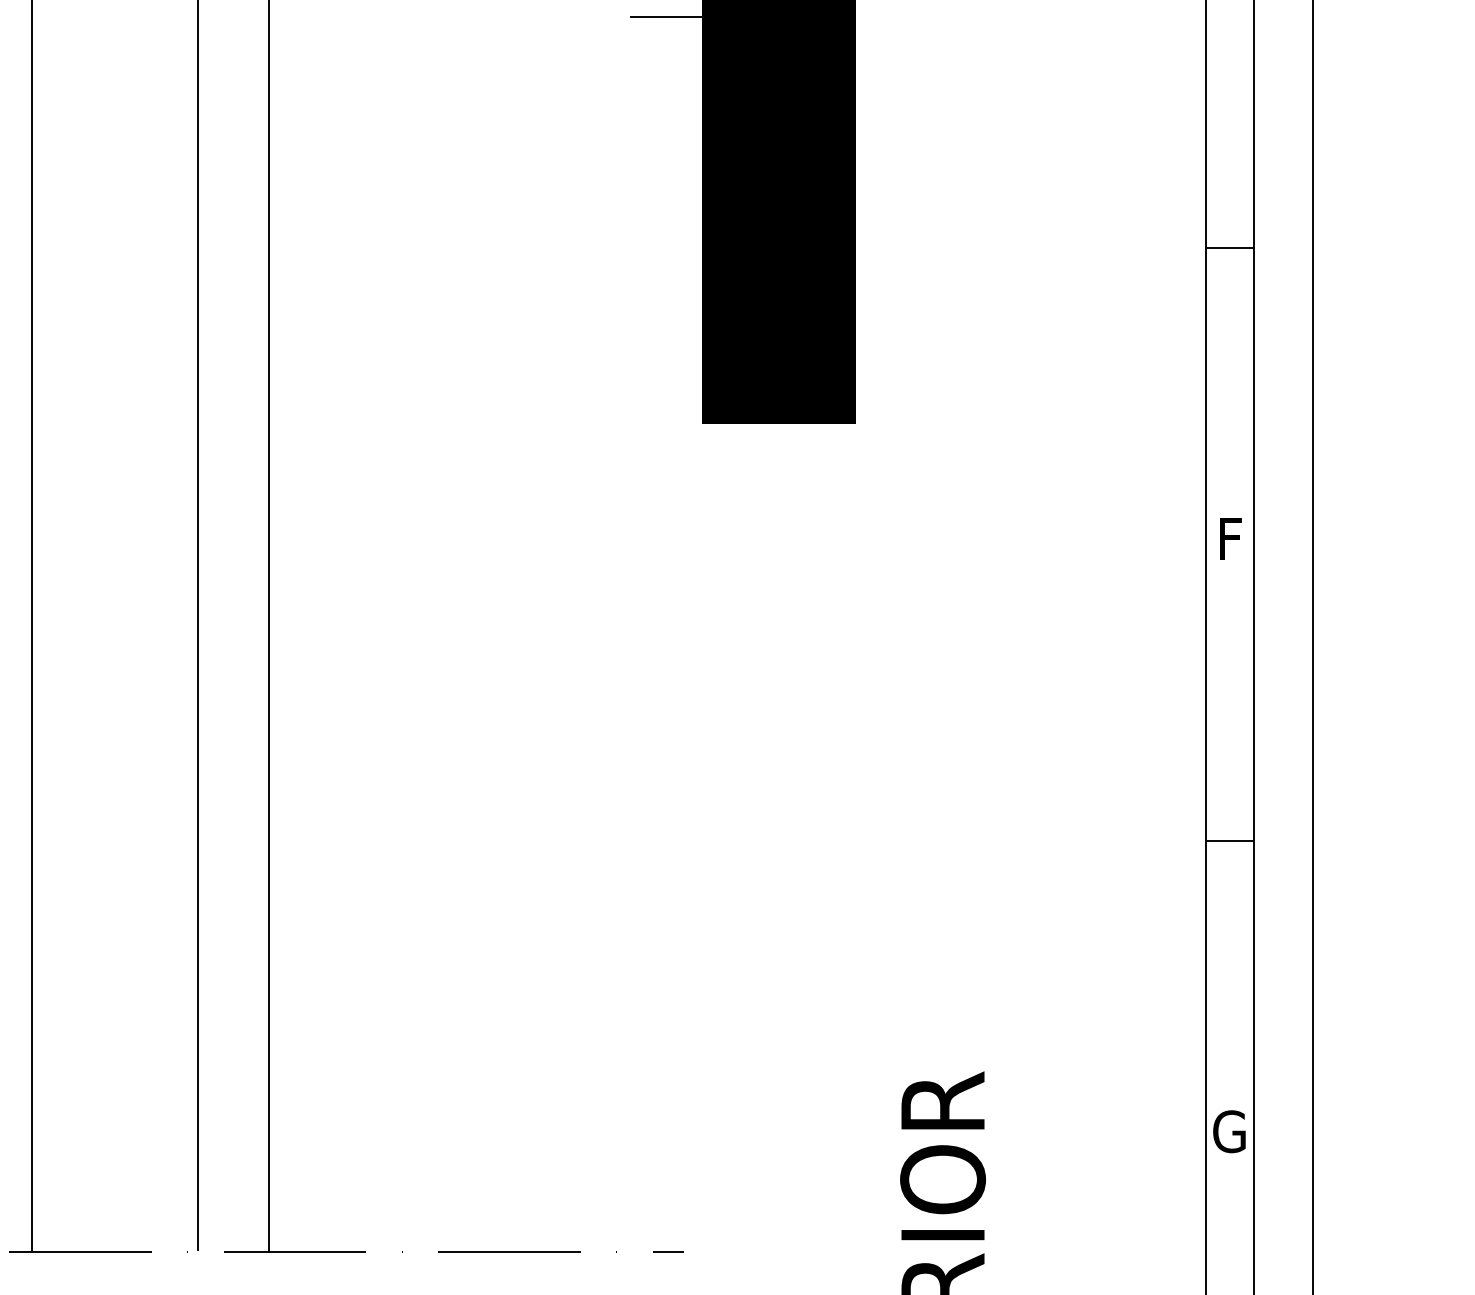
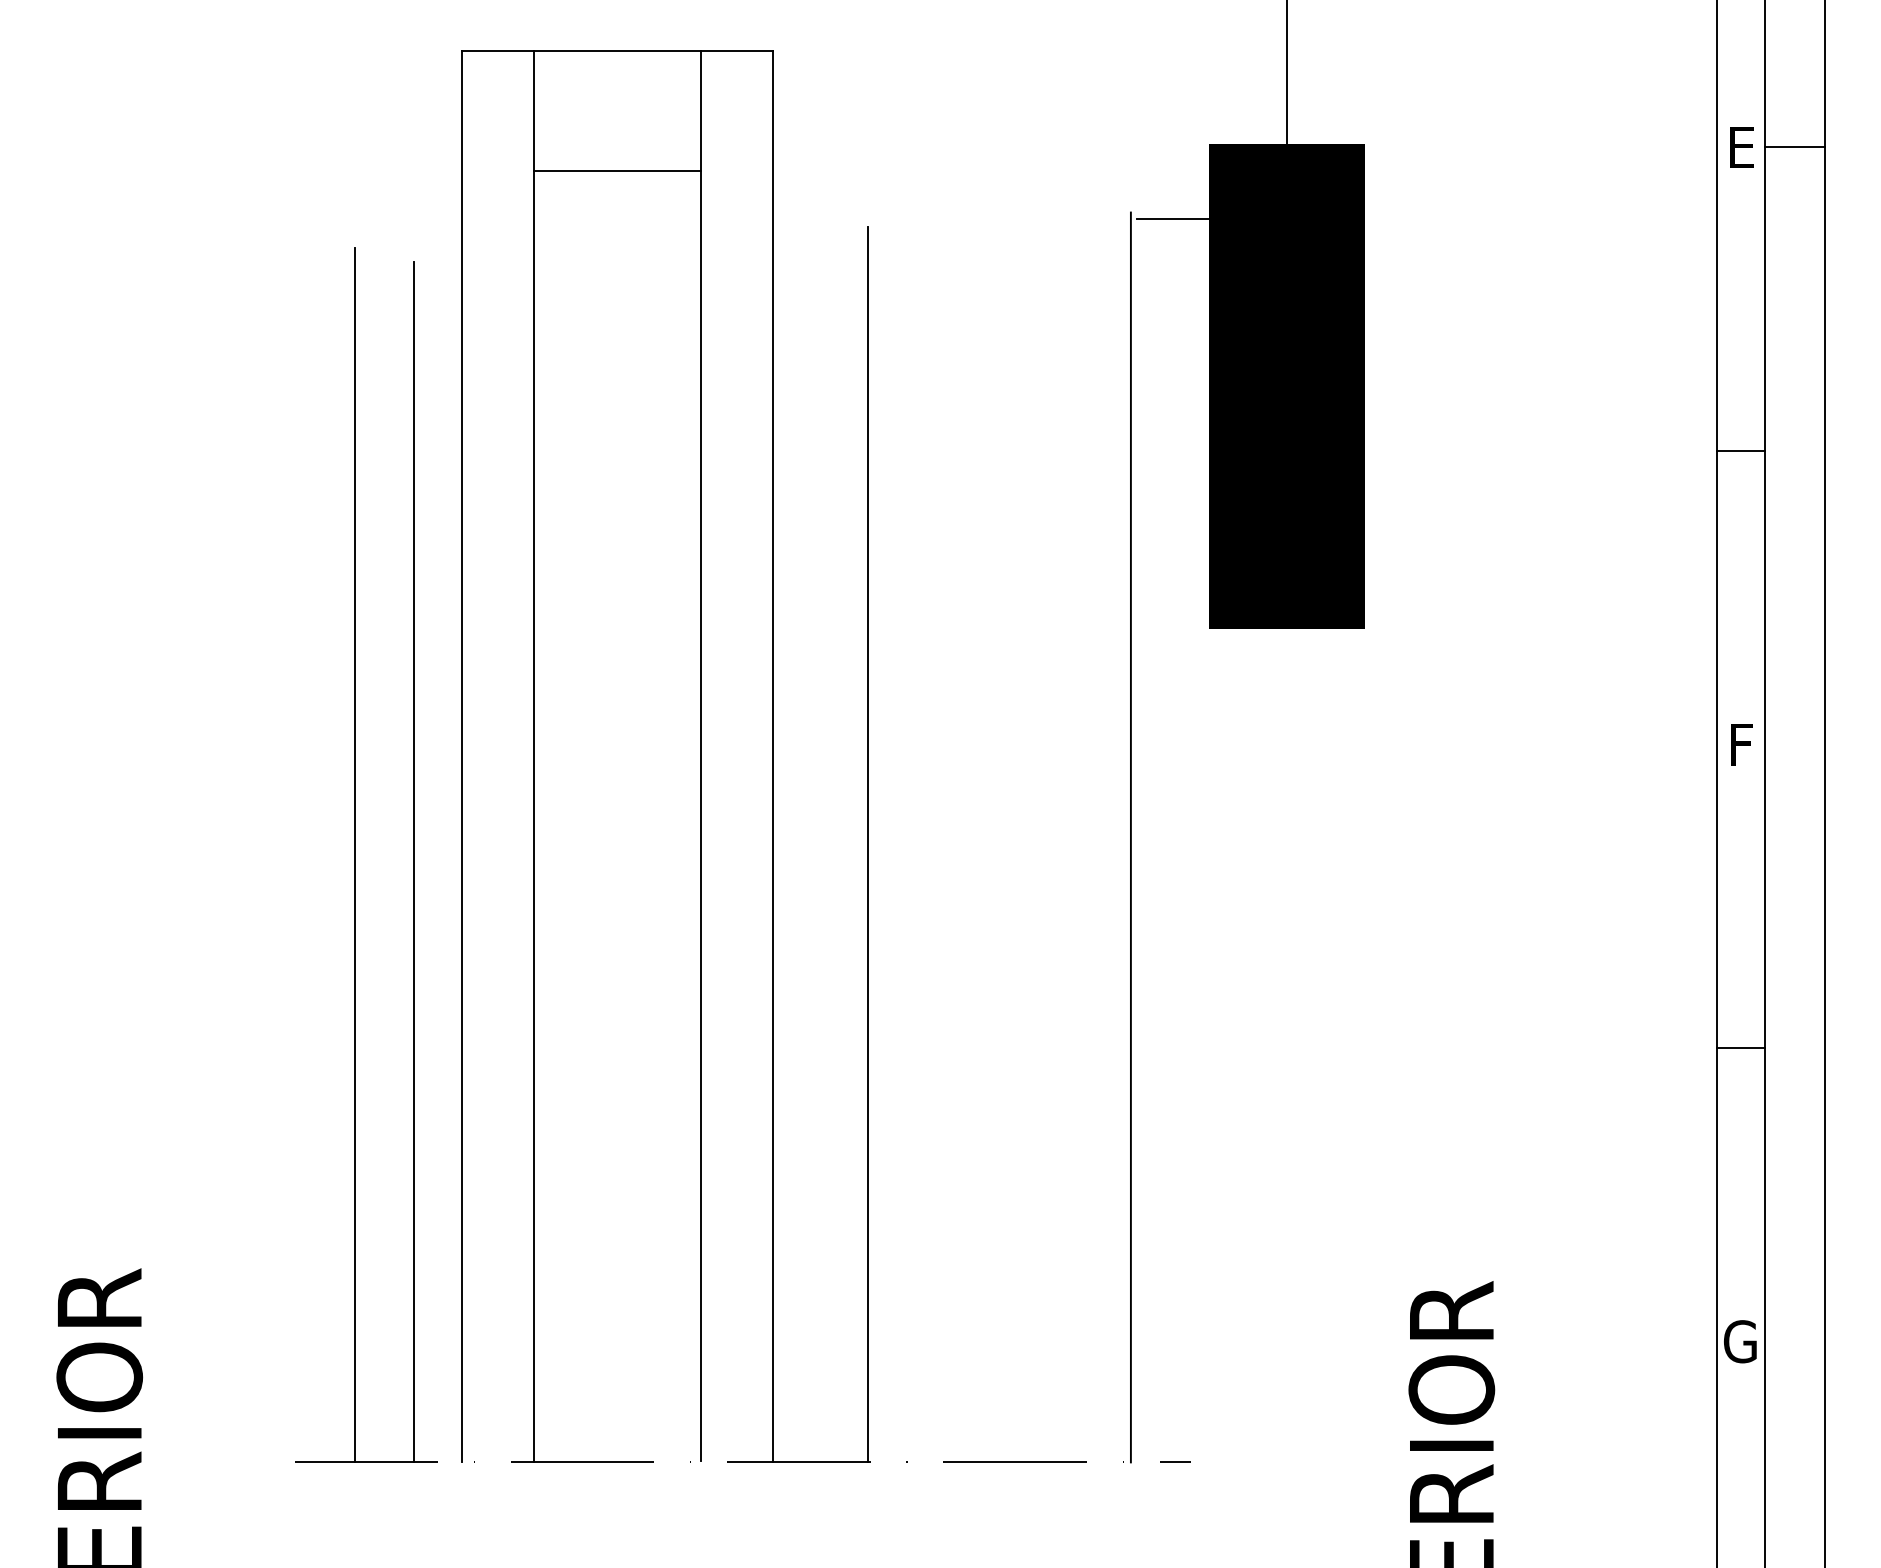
line: (624, 631) -> (1130, 837), added
line: (364, 638) -> (868, 844), added

